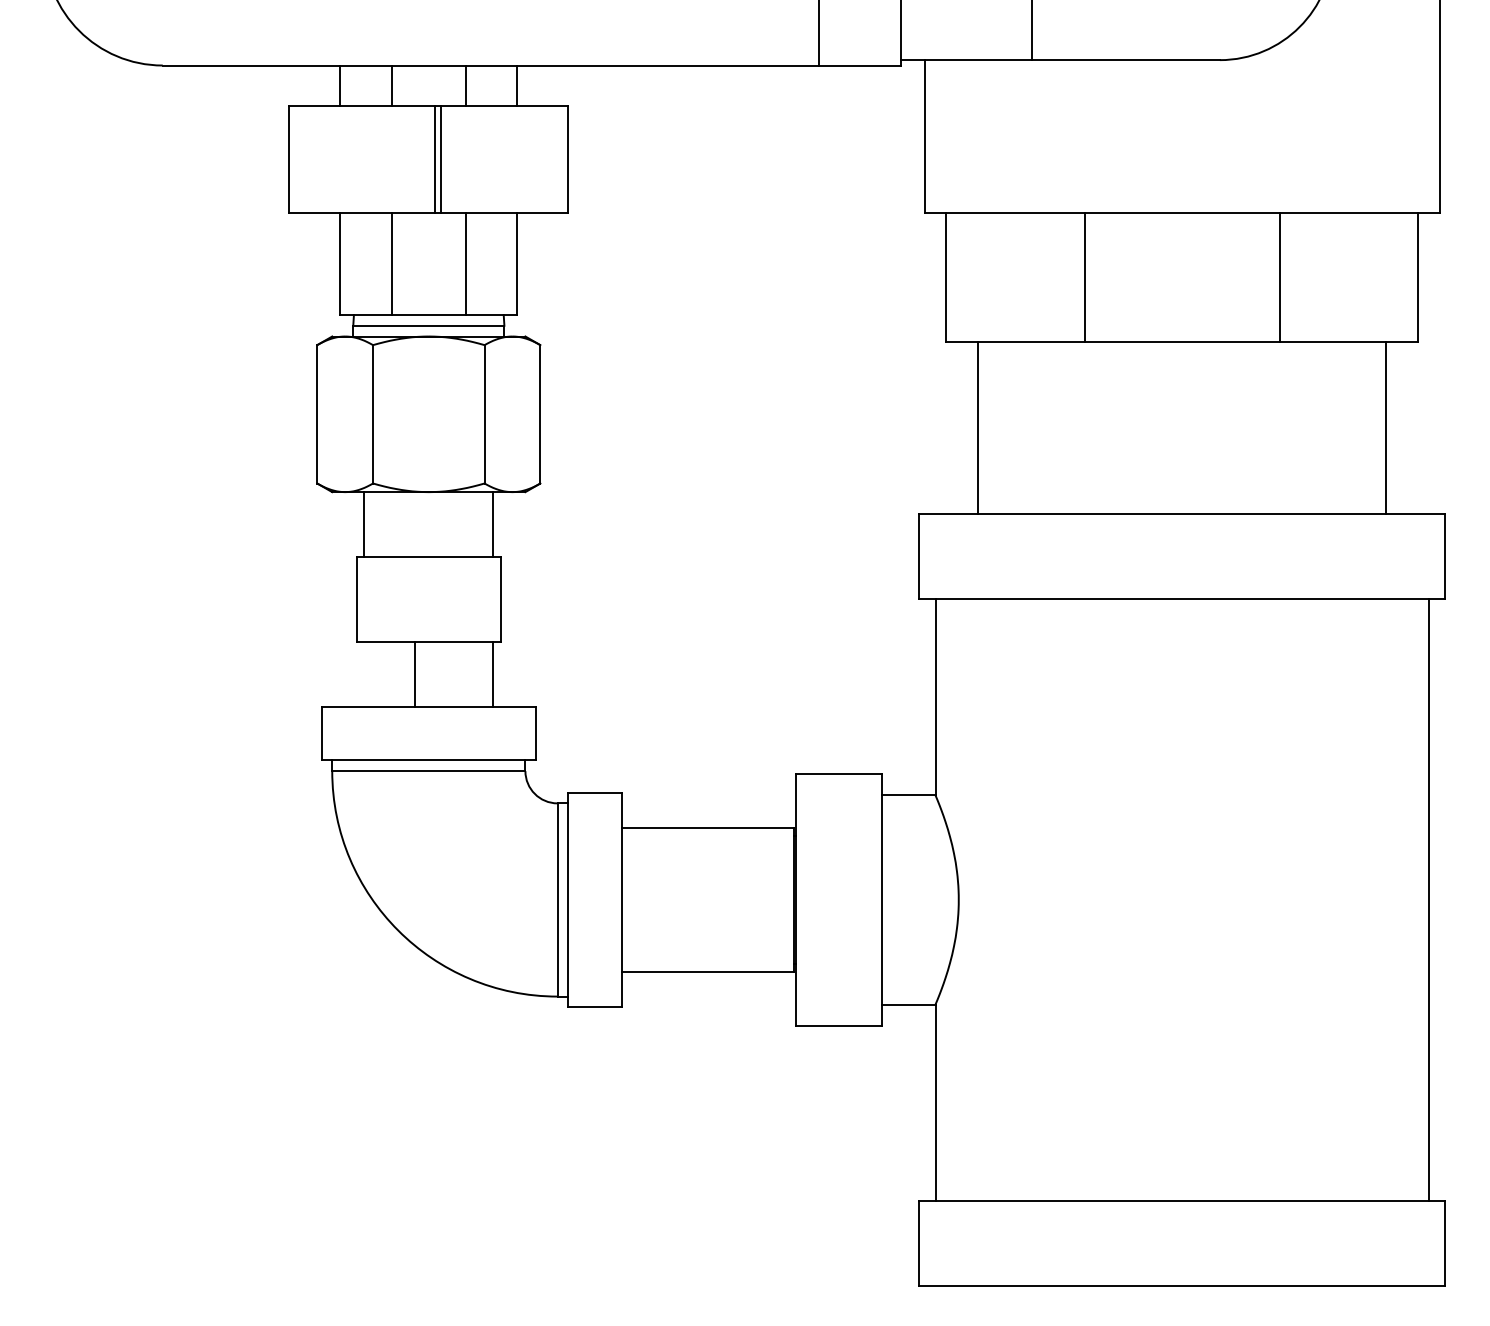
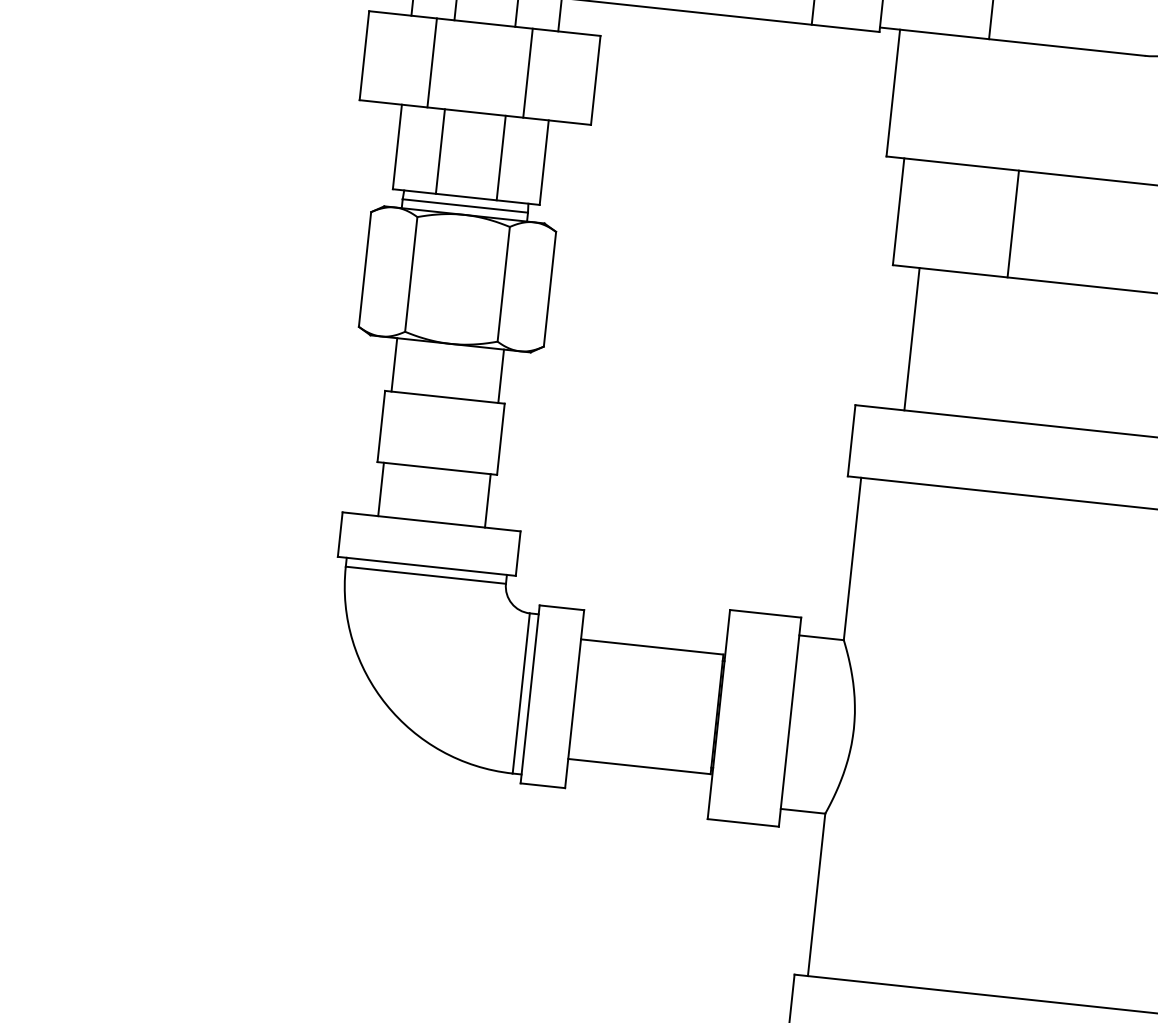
line: (435, 159) -> (432, 63), moved
line: (440, 159) -> (527, 73), moved
line: (415, 674) -> (381, 489), moved

